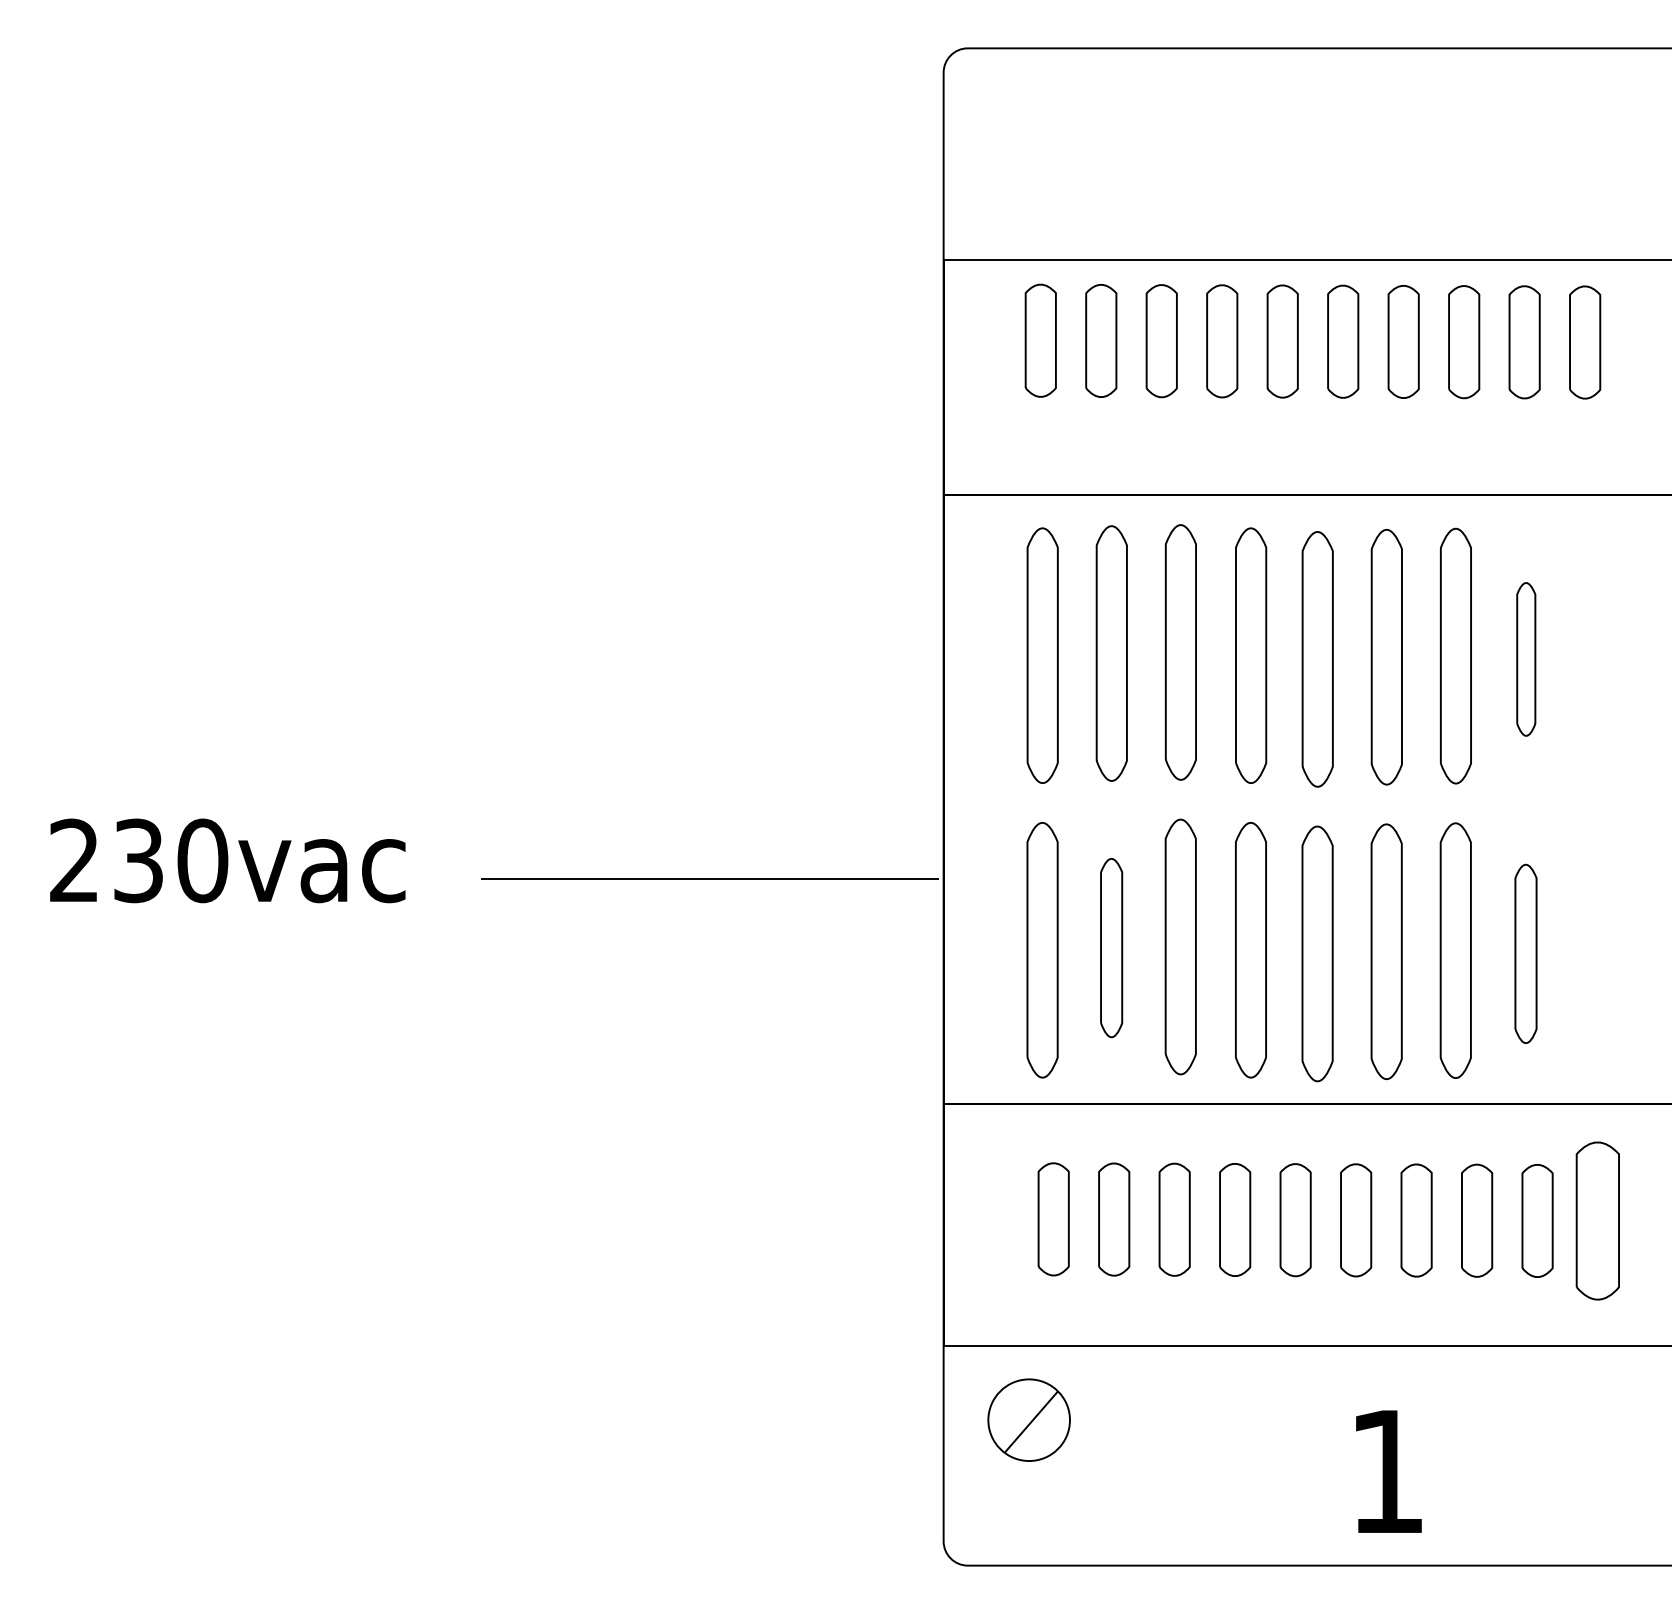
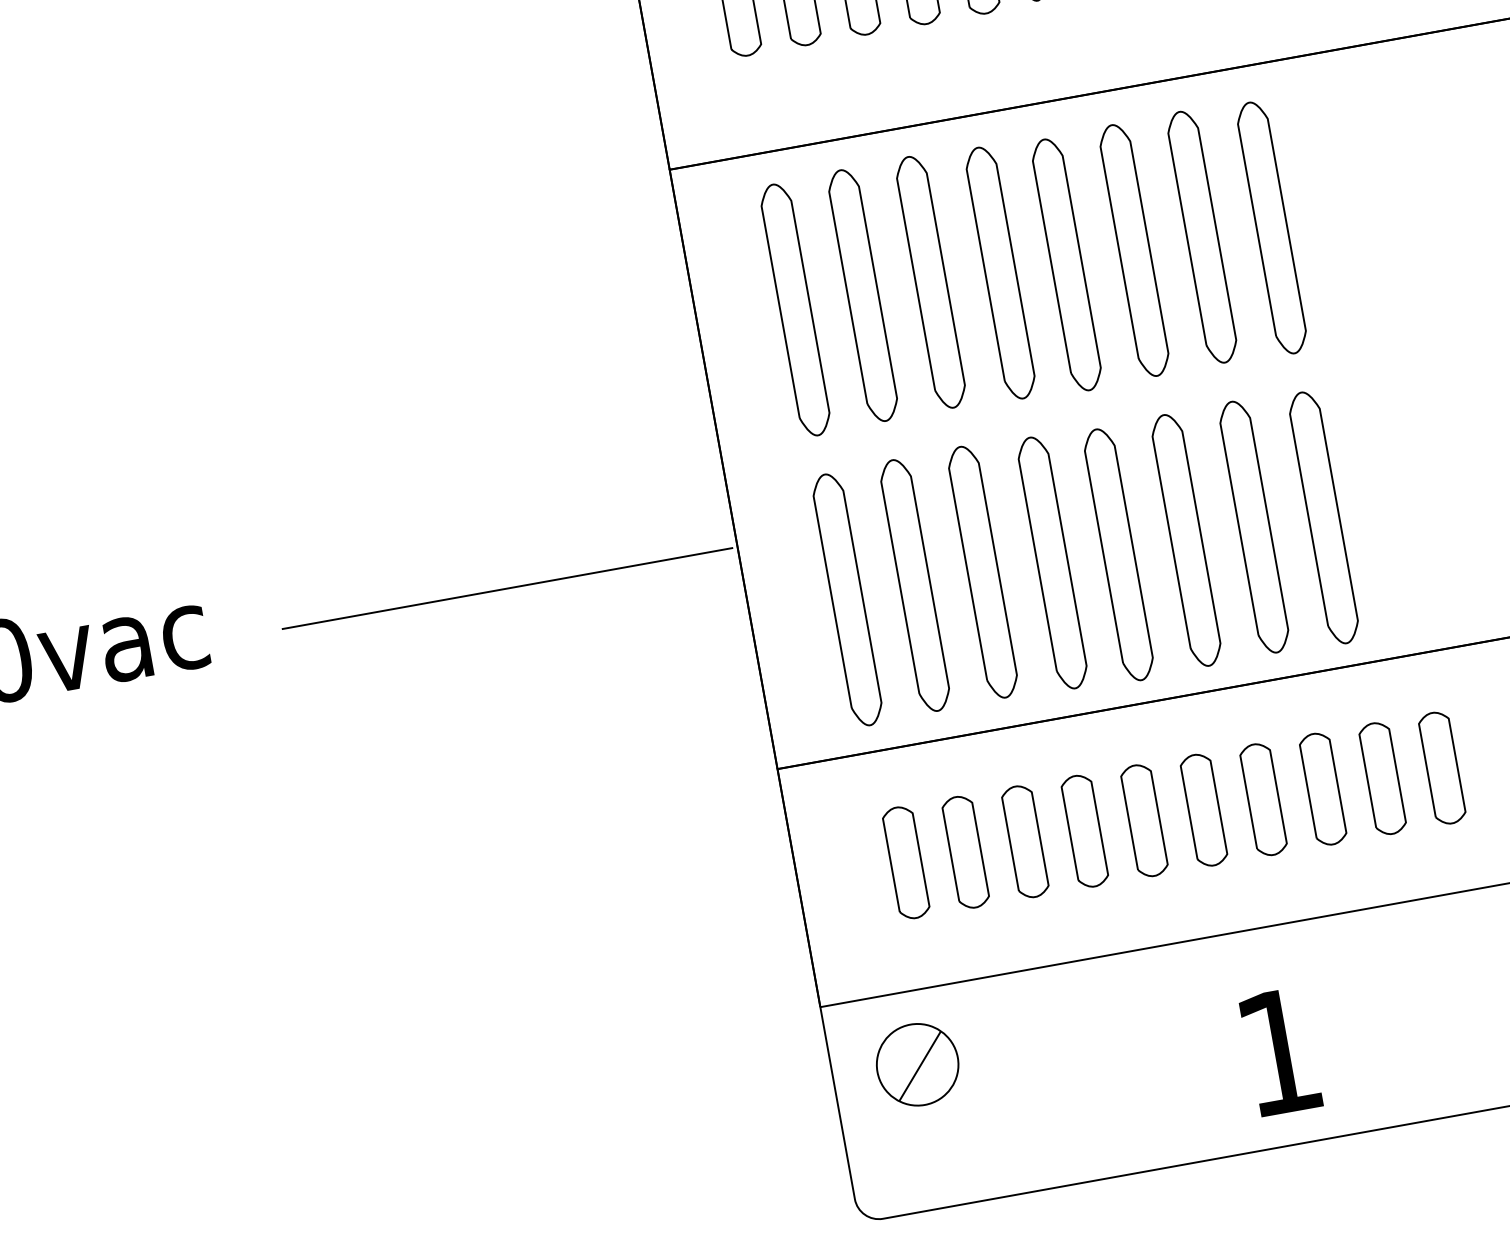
part: (1526, 659) -> (1272, 228), size x1.67
part: (1111, 947) -> (914, 584), size x1.43
part: (1525, 953) -> (1323, 517), size x1.43
part: (1598, 1221) -> (1442, 768), size x0.71

